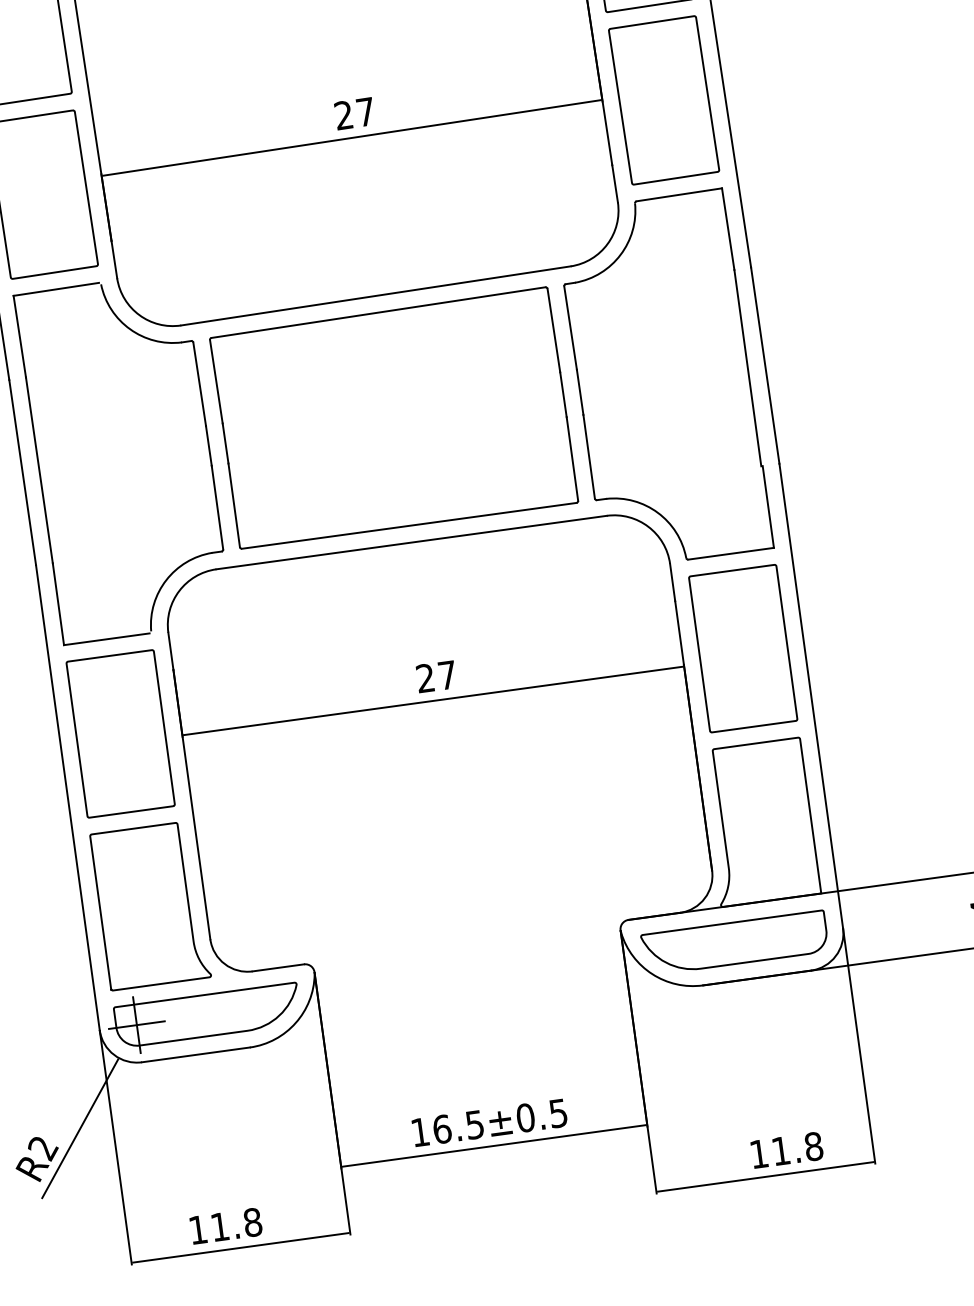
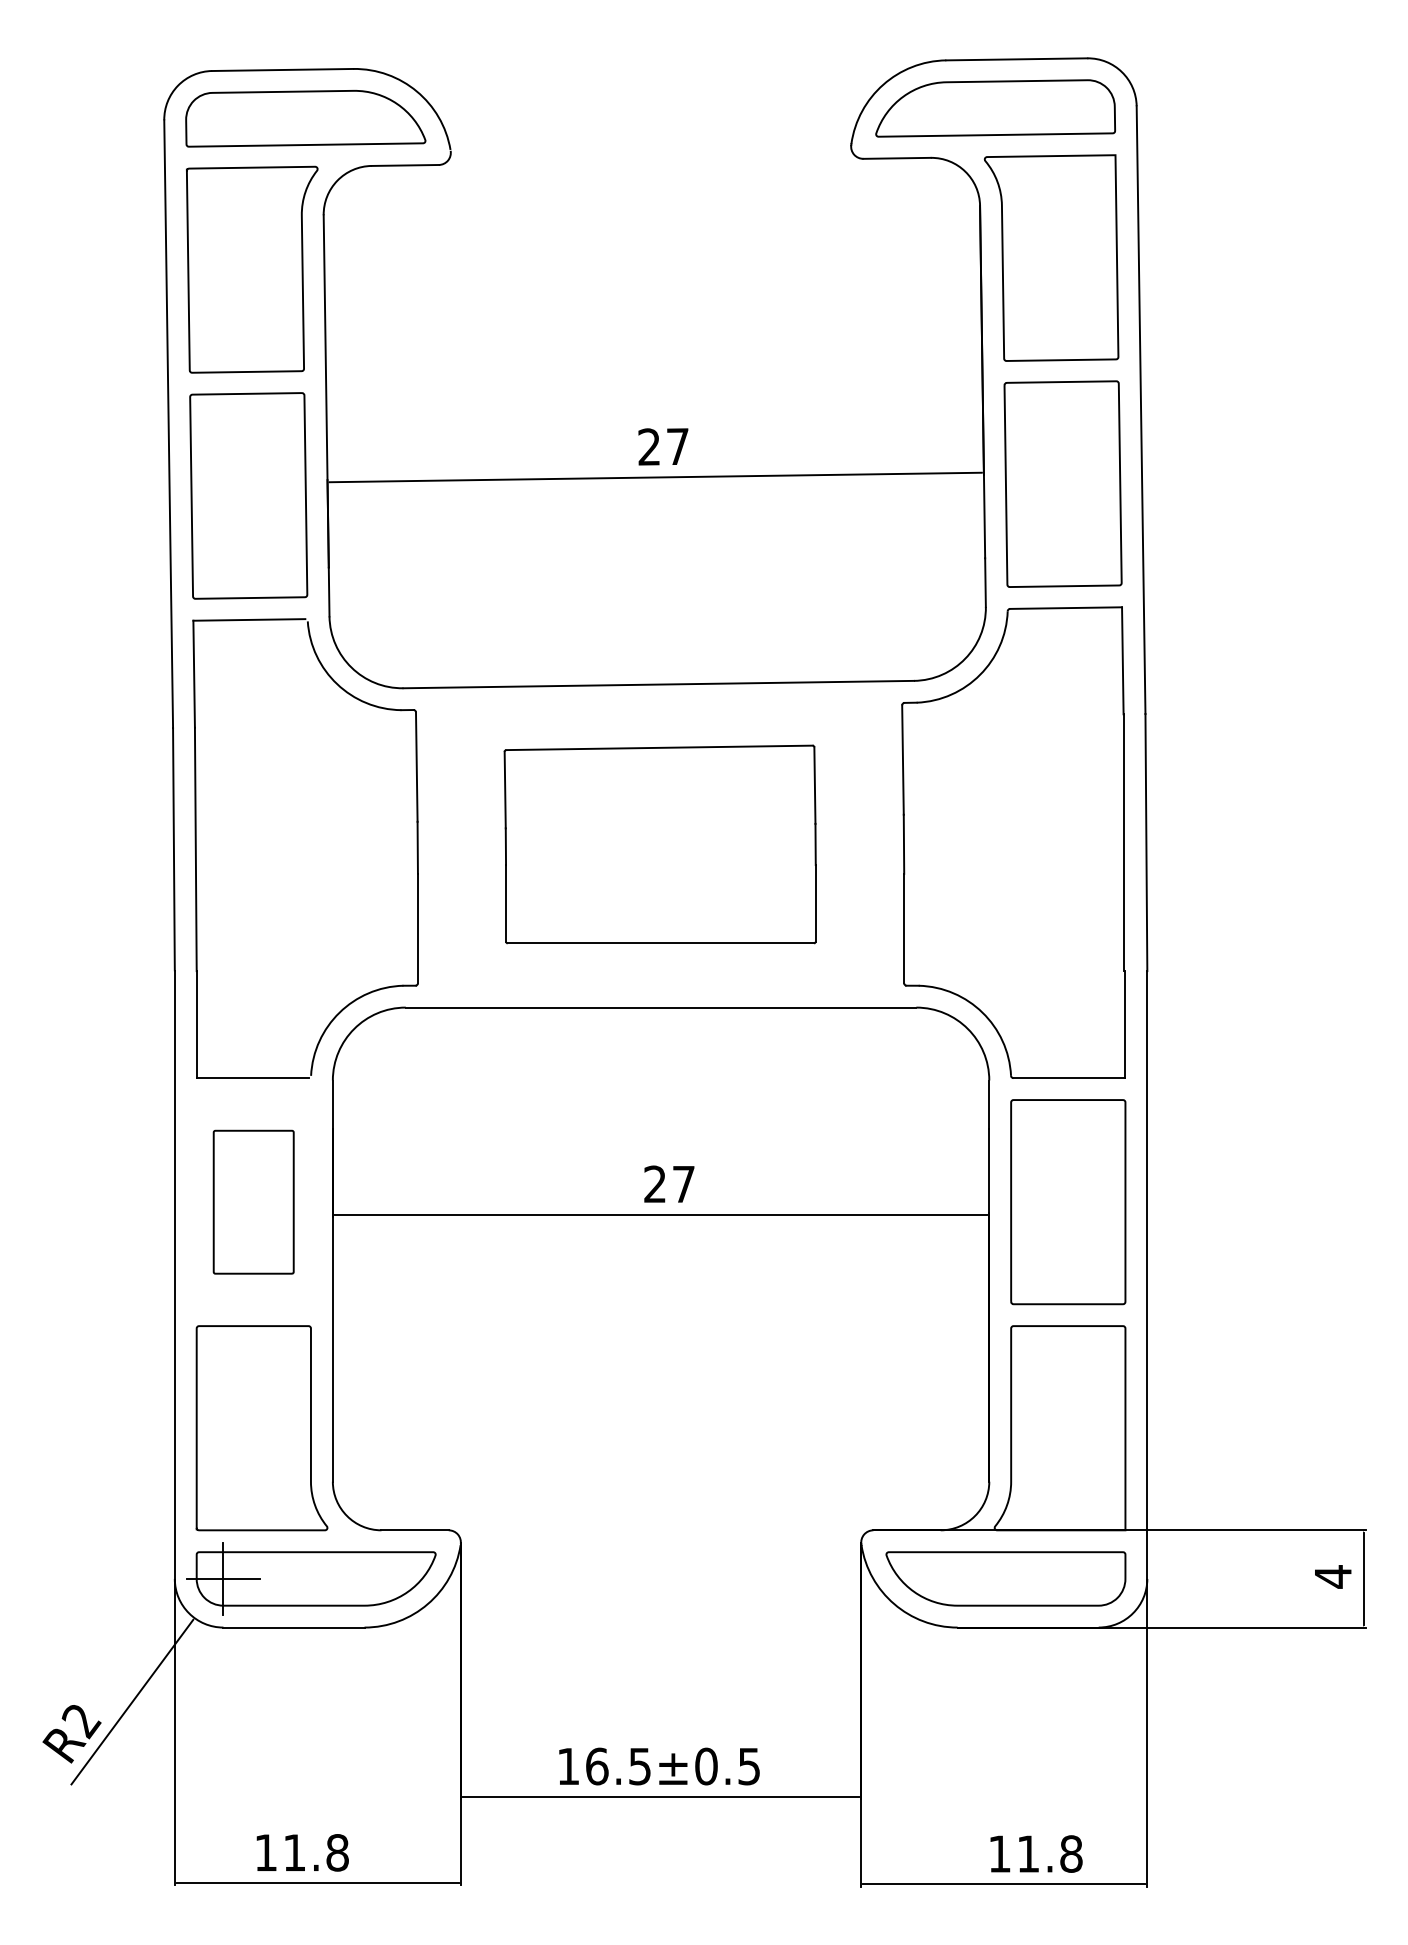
part: (394, 417) -> (660, 844), size x0.7
part: (120, 734) -> (253, 1202), size x0.7

